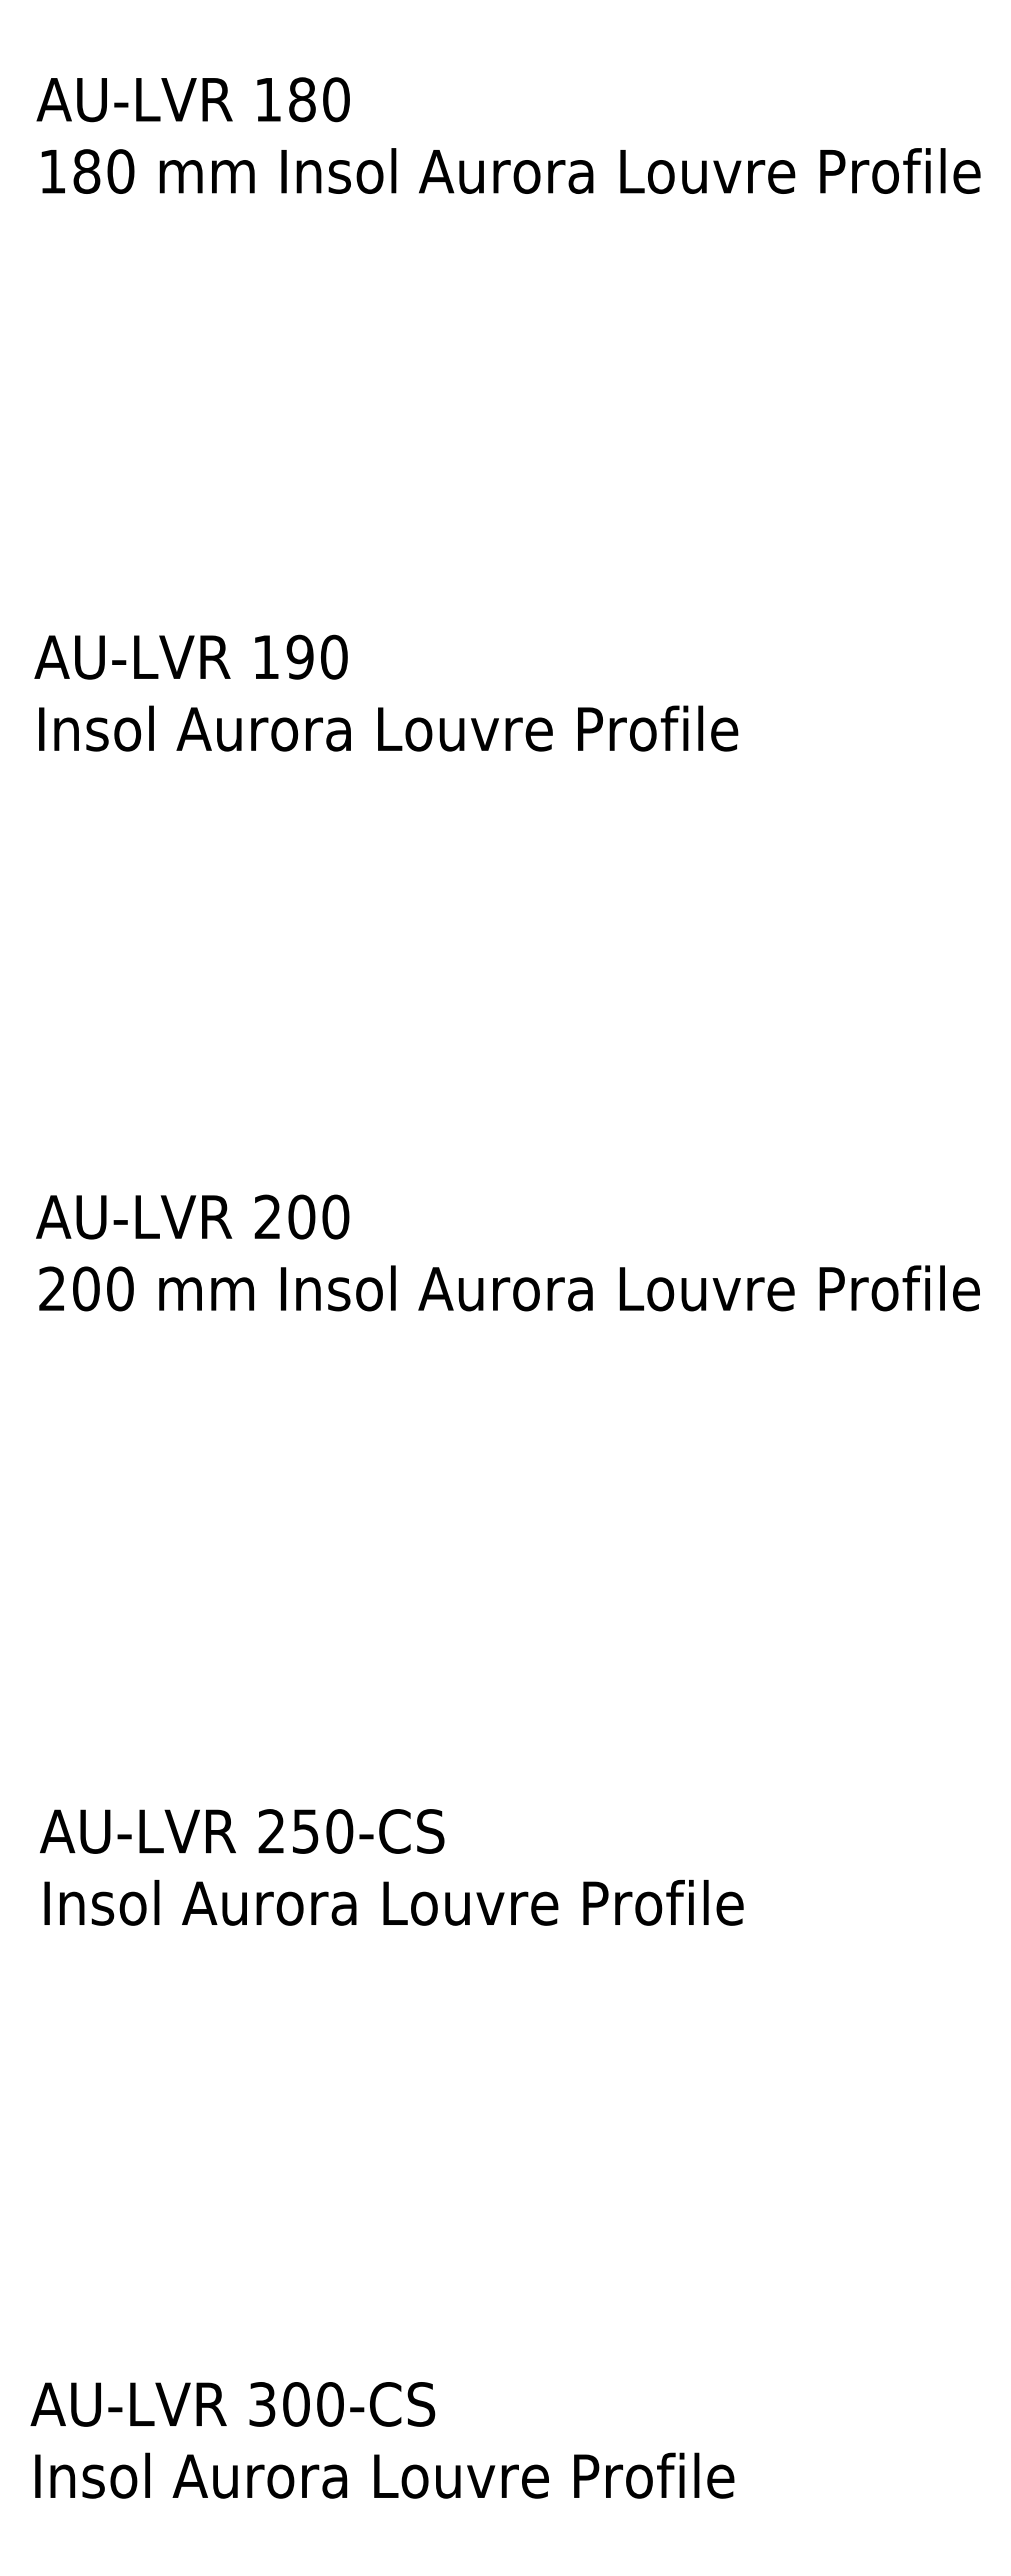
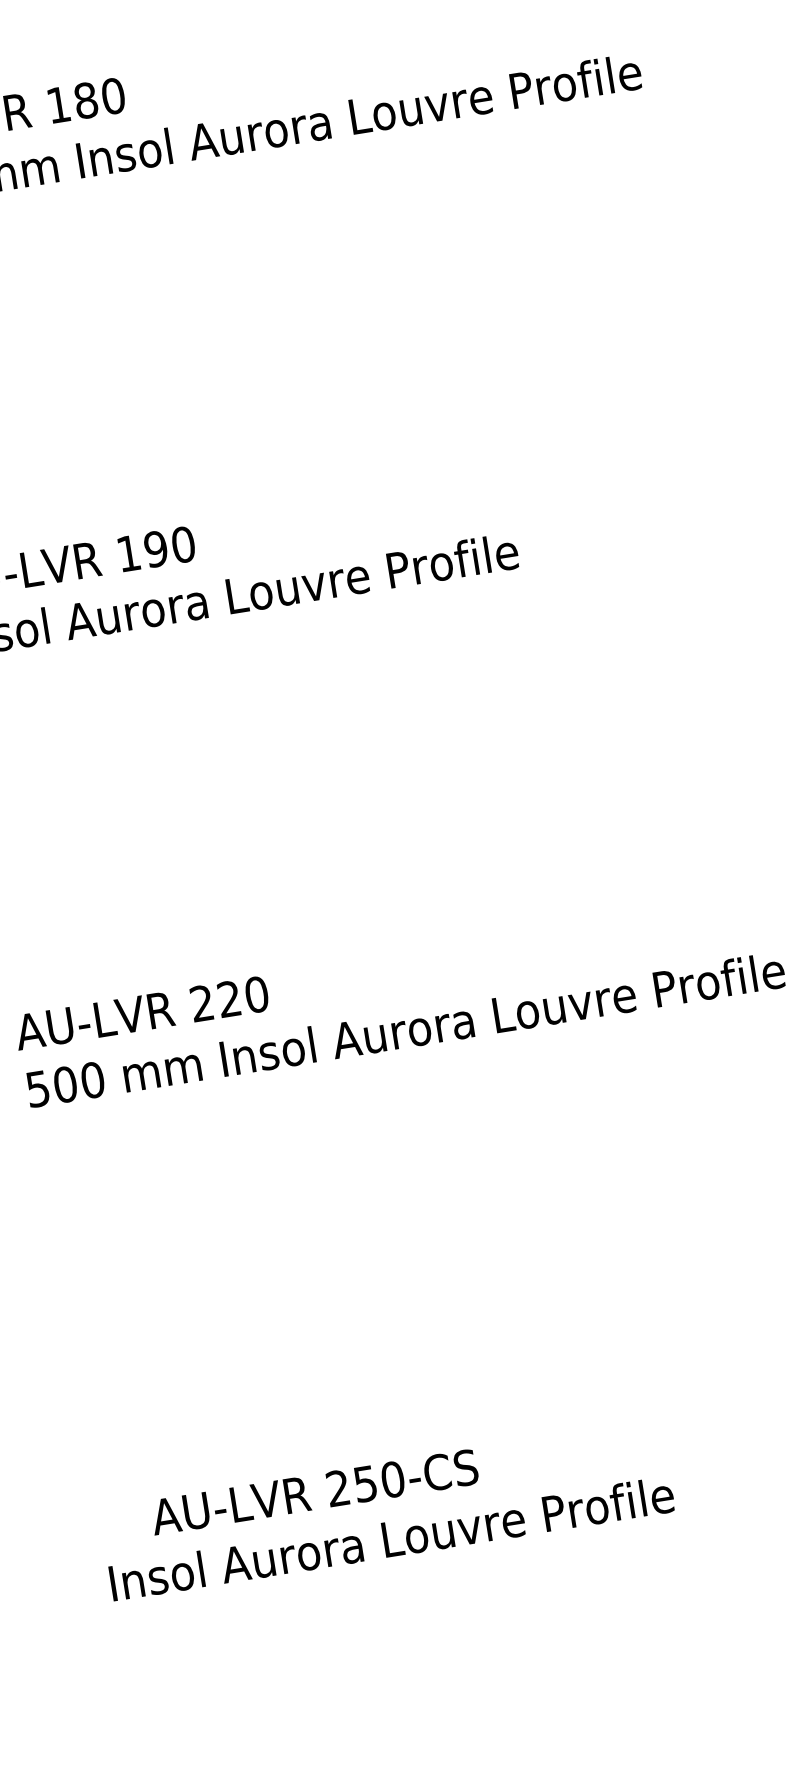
text: (301, 1216) -> (229, 998), 200 -> 220
text: (51, 1288) -> (37, 1088), 200 -> 500
text: (242, 1831) -> (314, 1492), moved

